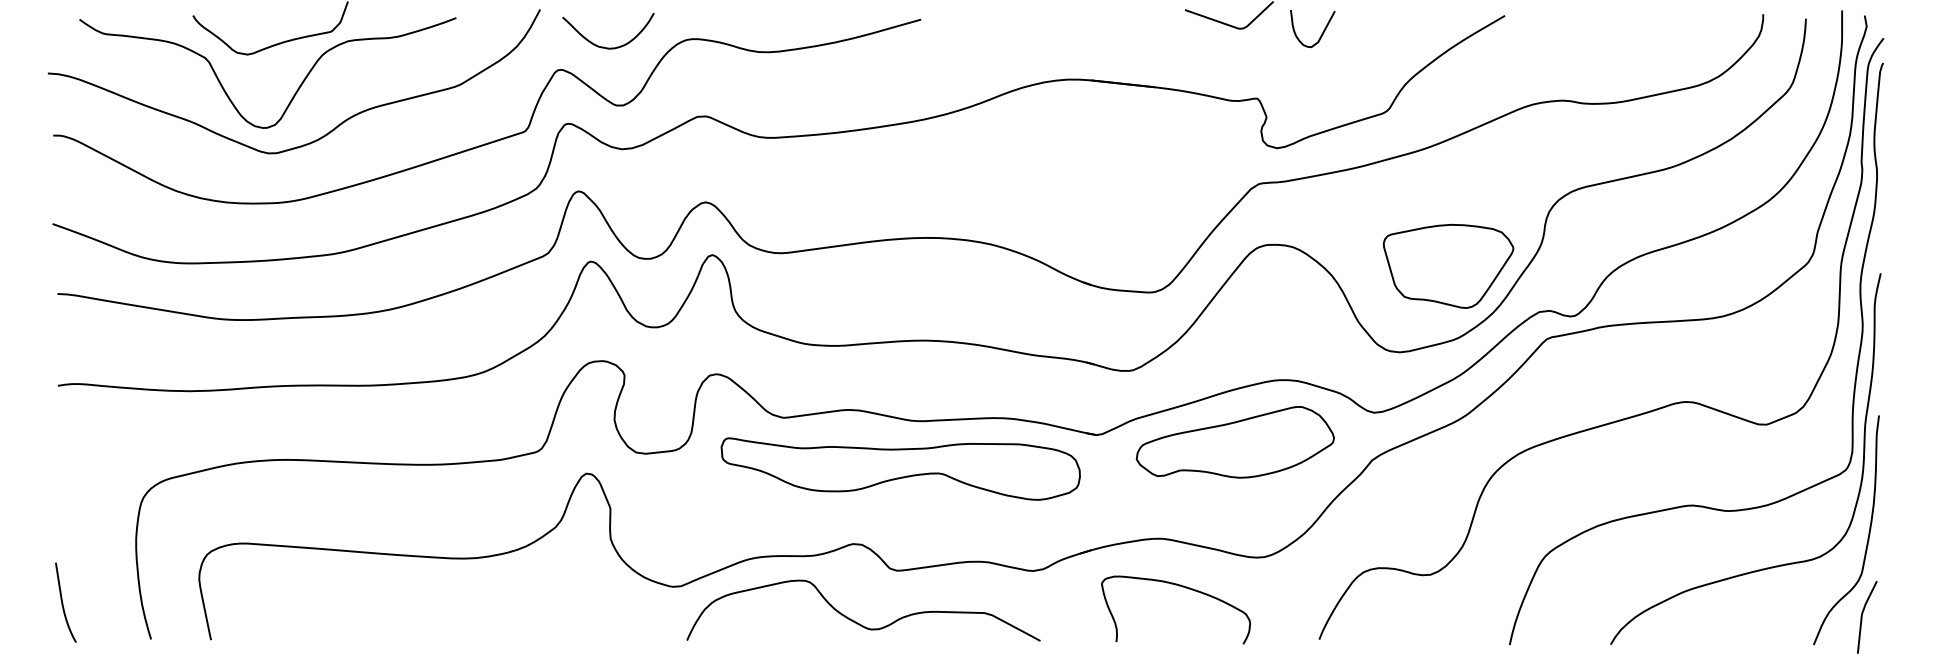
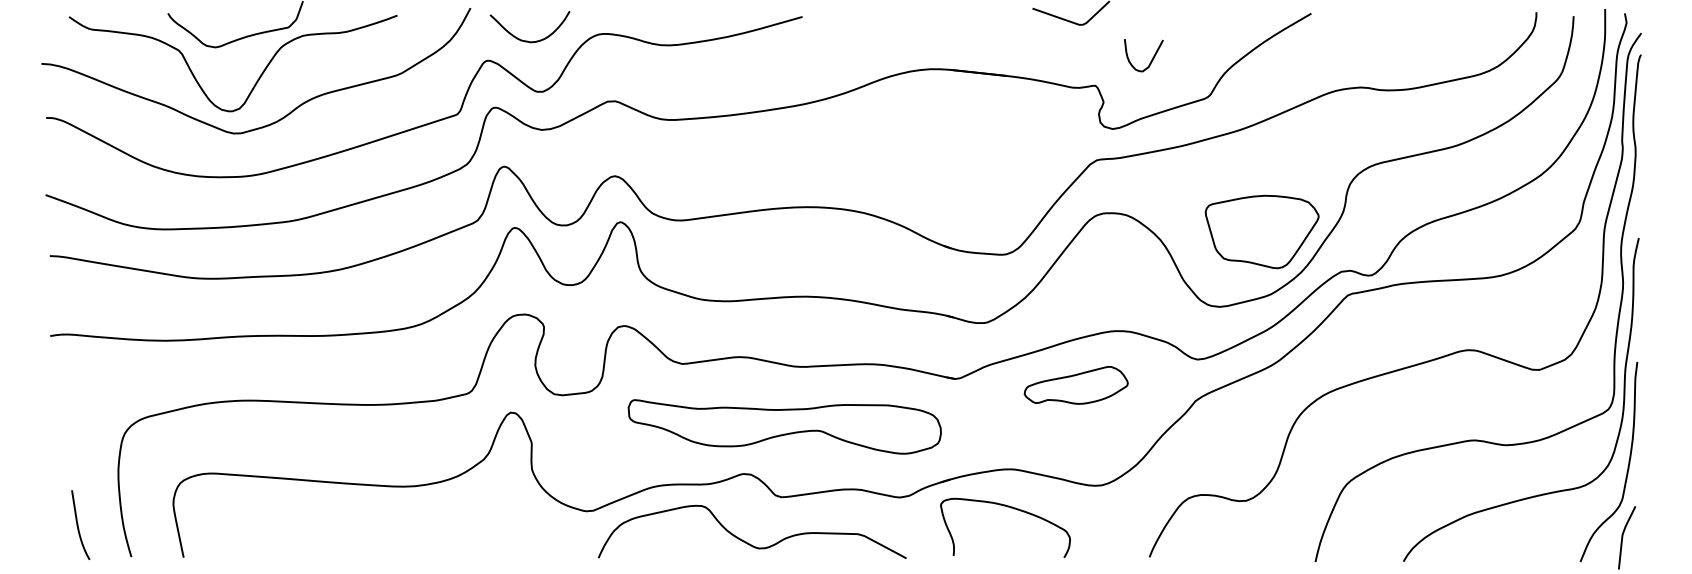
curve: (1321, 33) -> (1151, 59), moved
part: (1234, 442) -> (1075, 385), size x0.6
part: (900, 468) -> (784, 426), moved
curve: (1182, 587) -> (1011, 508), moved
curve: (63, 602) -> (78, 524), moved

